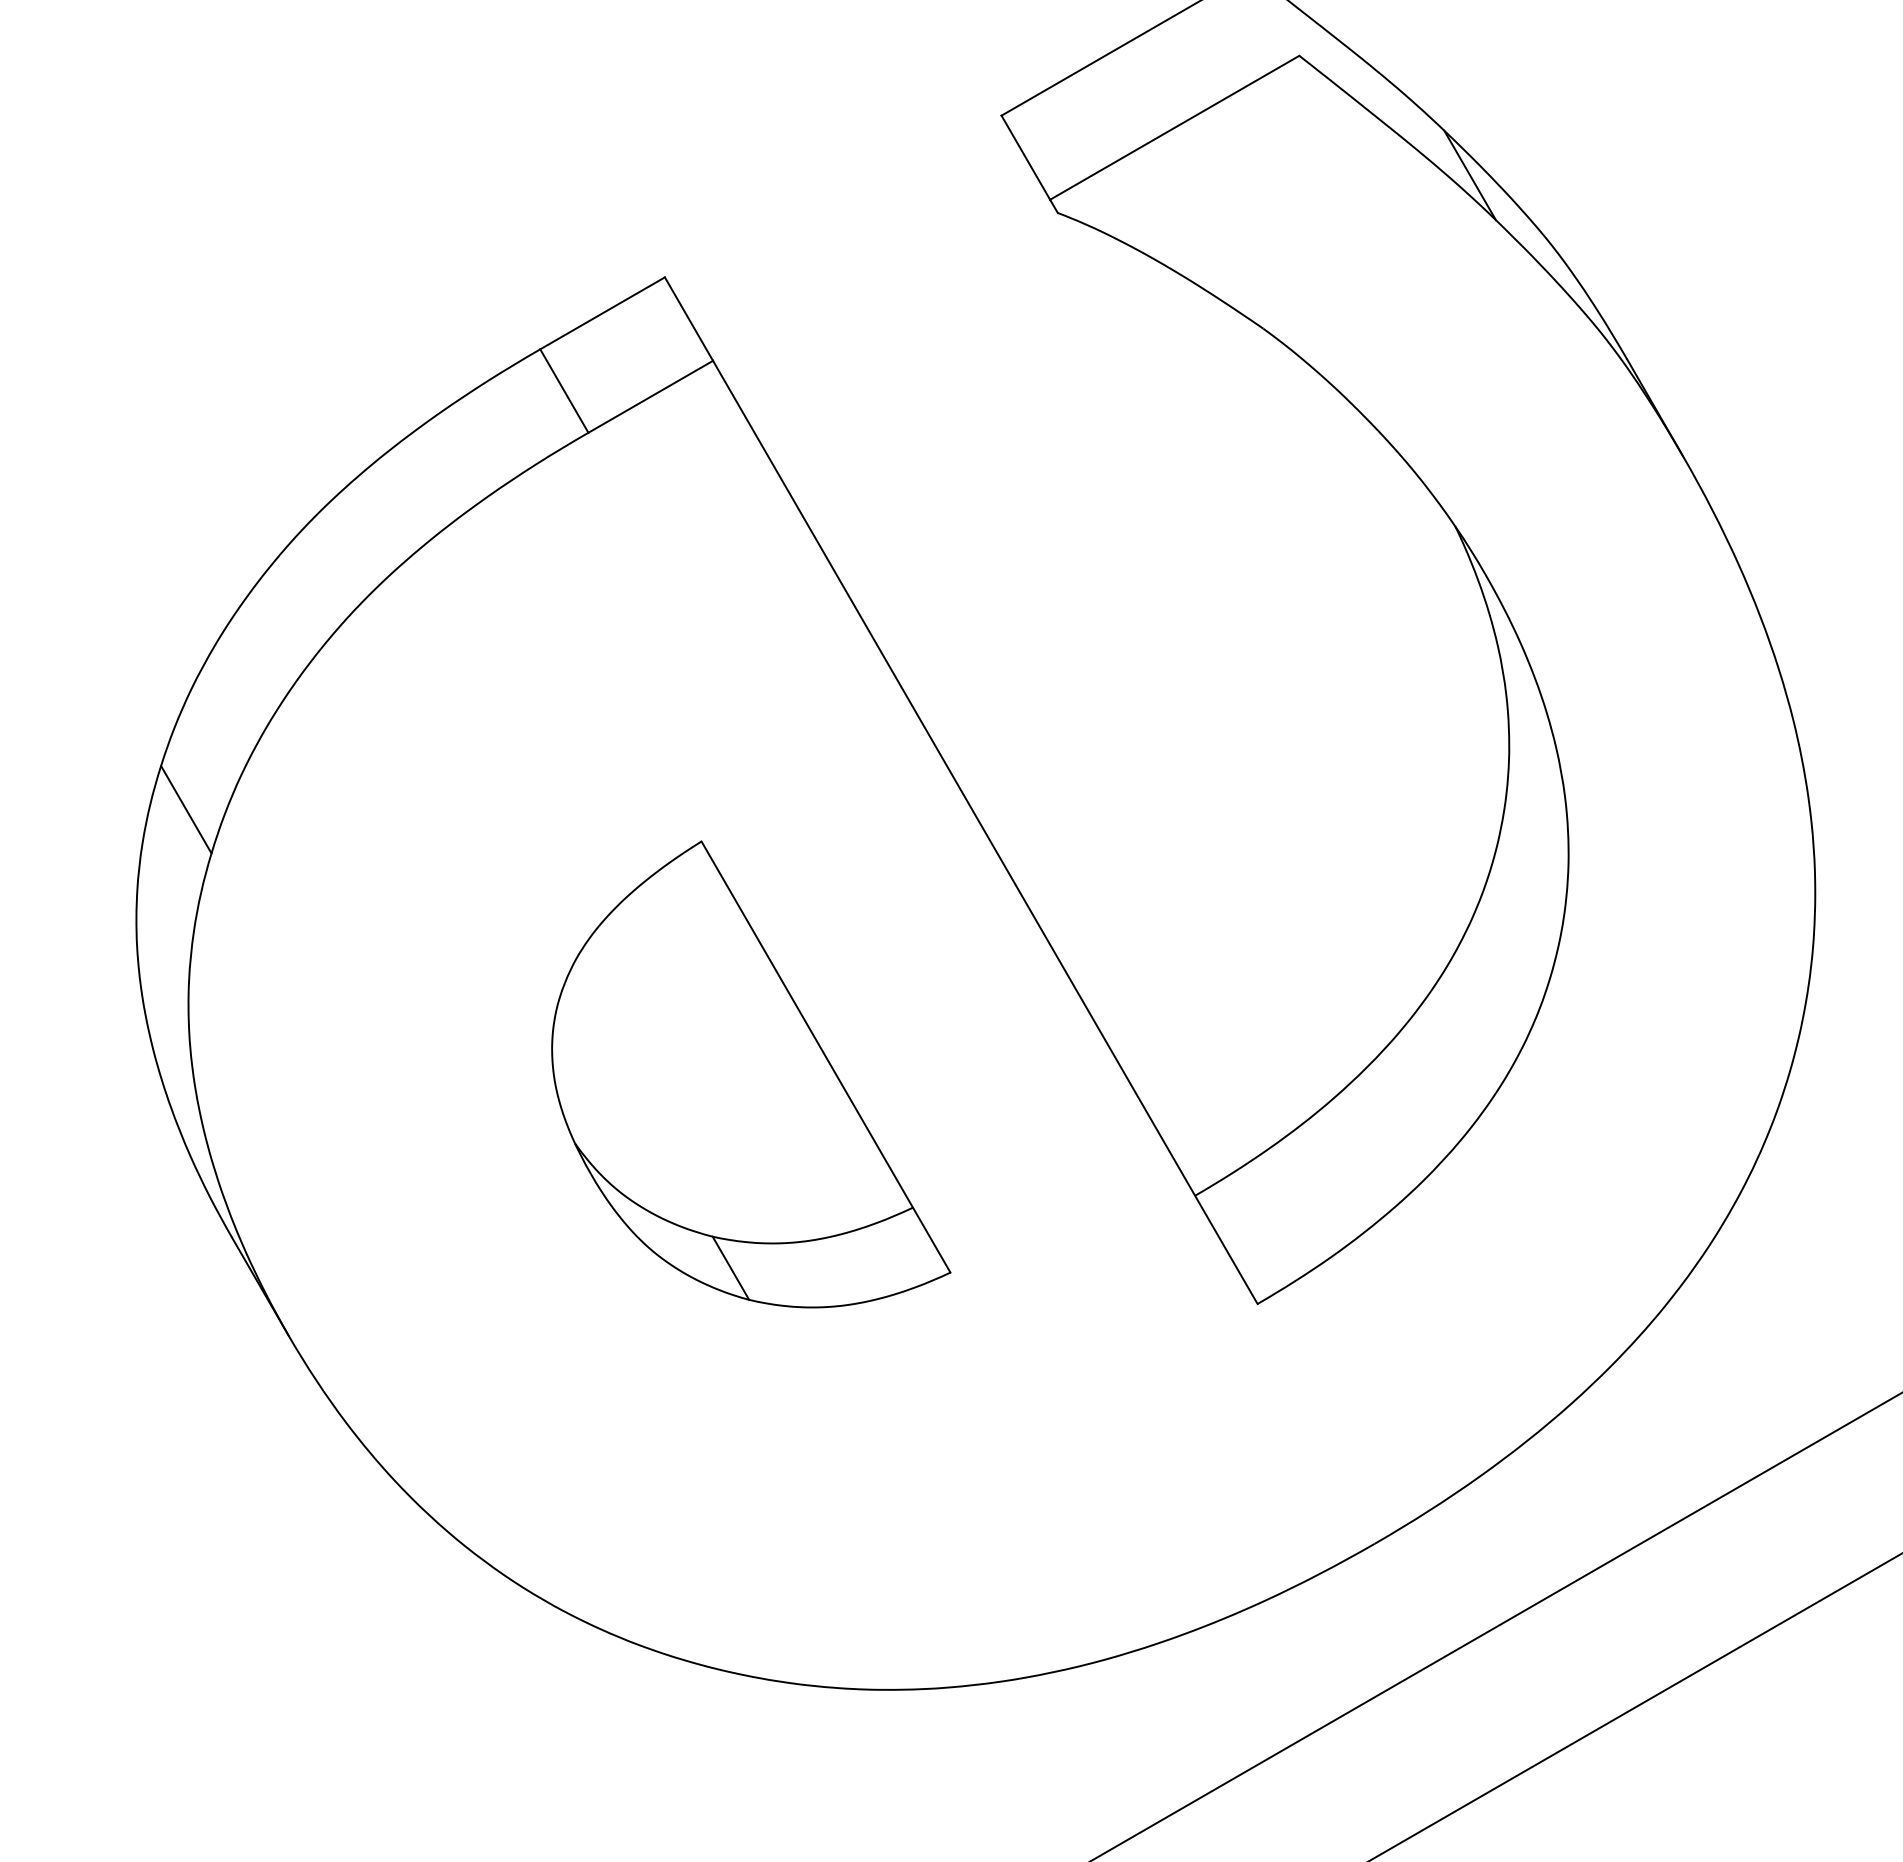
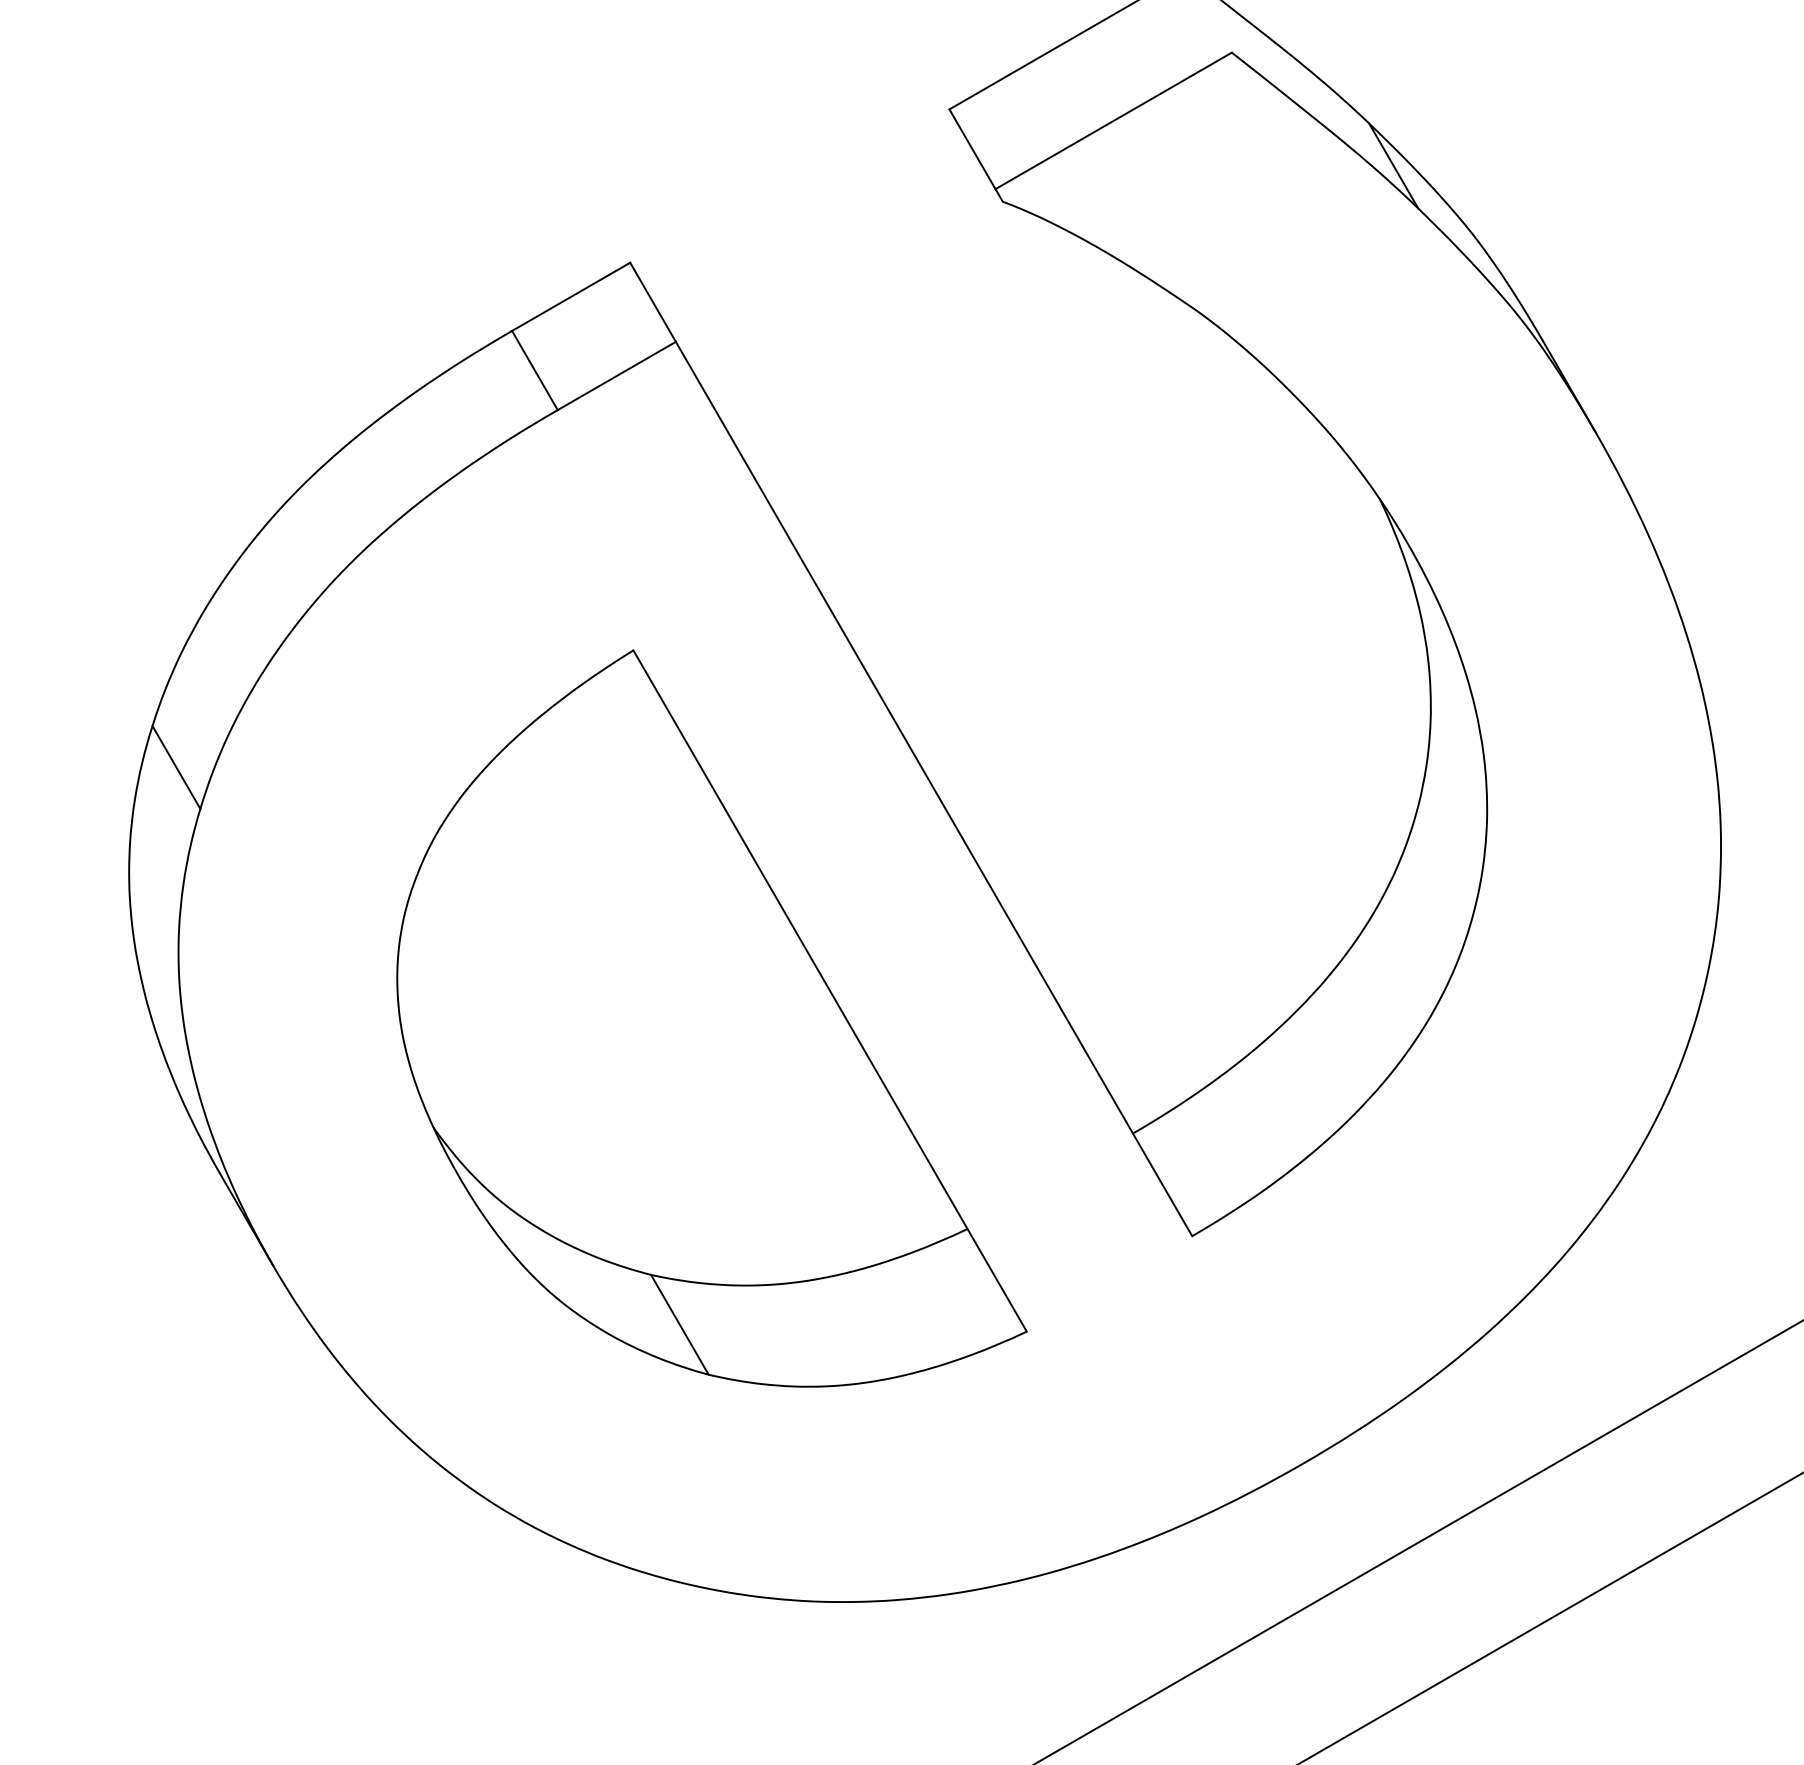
part: (751, 1074) -> (712, 1018), size x1.67

